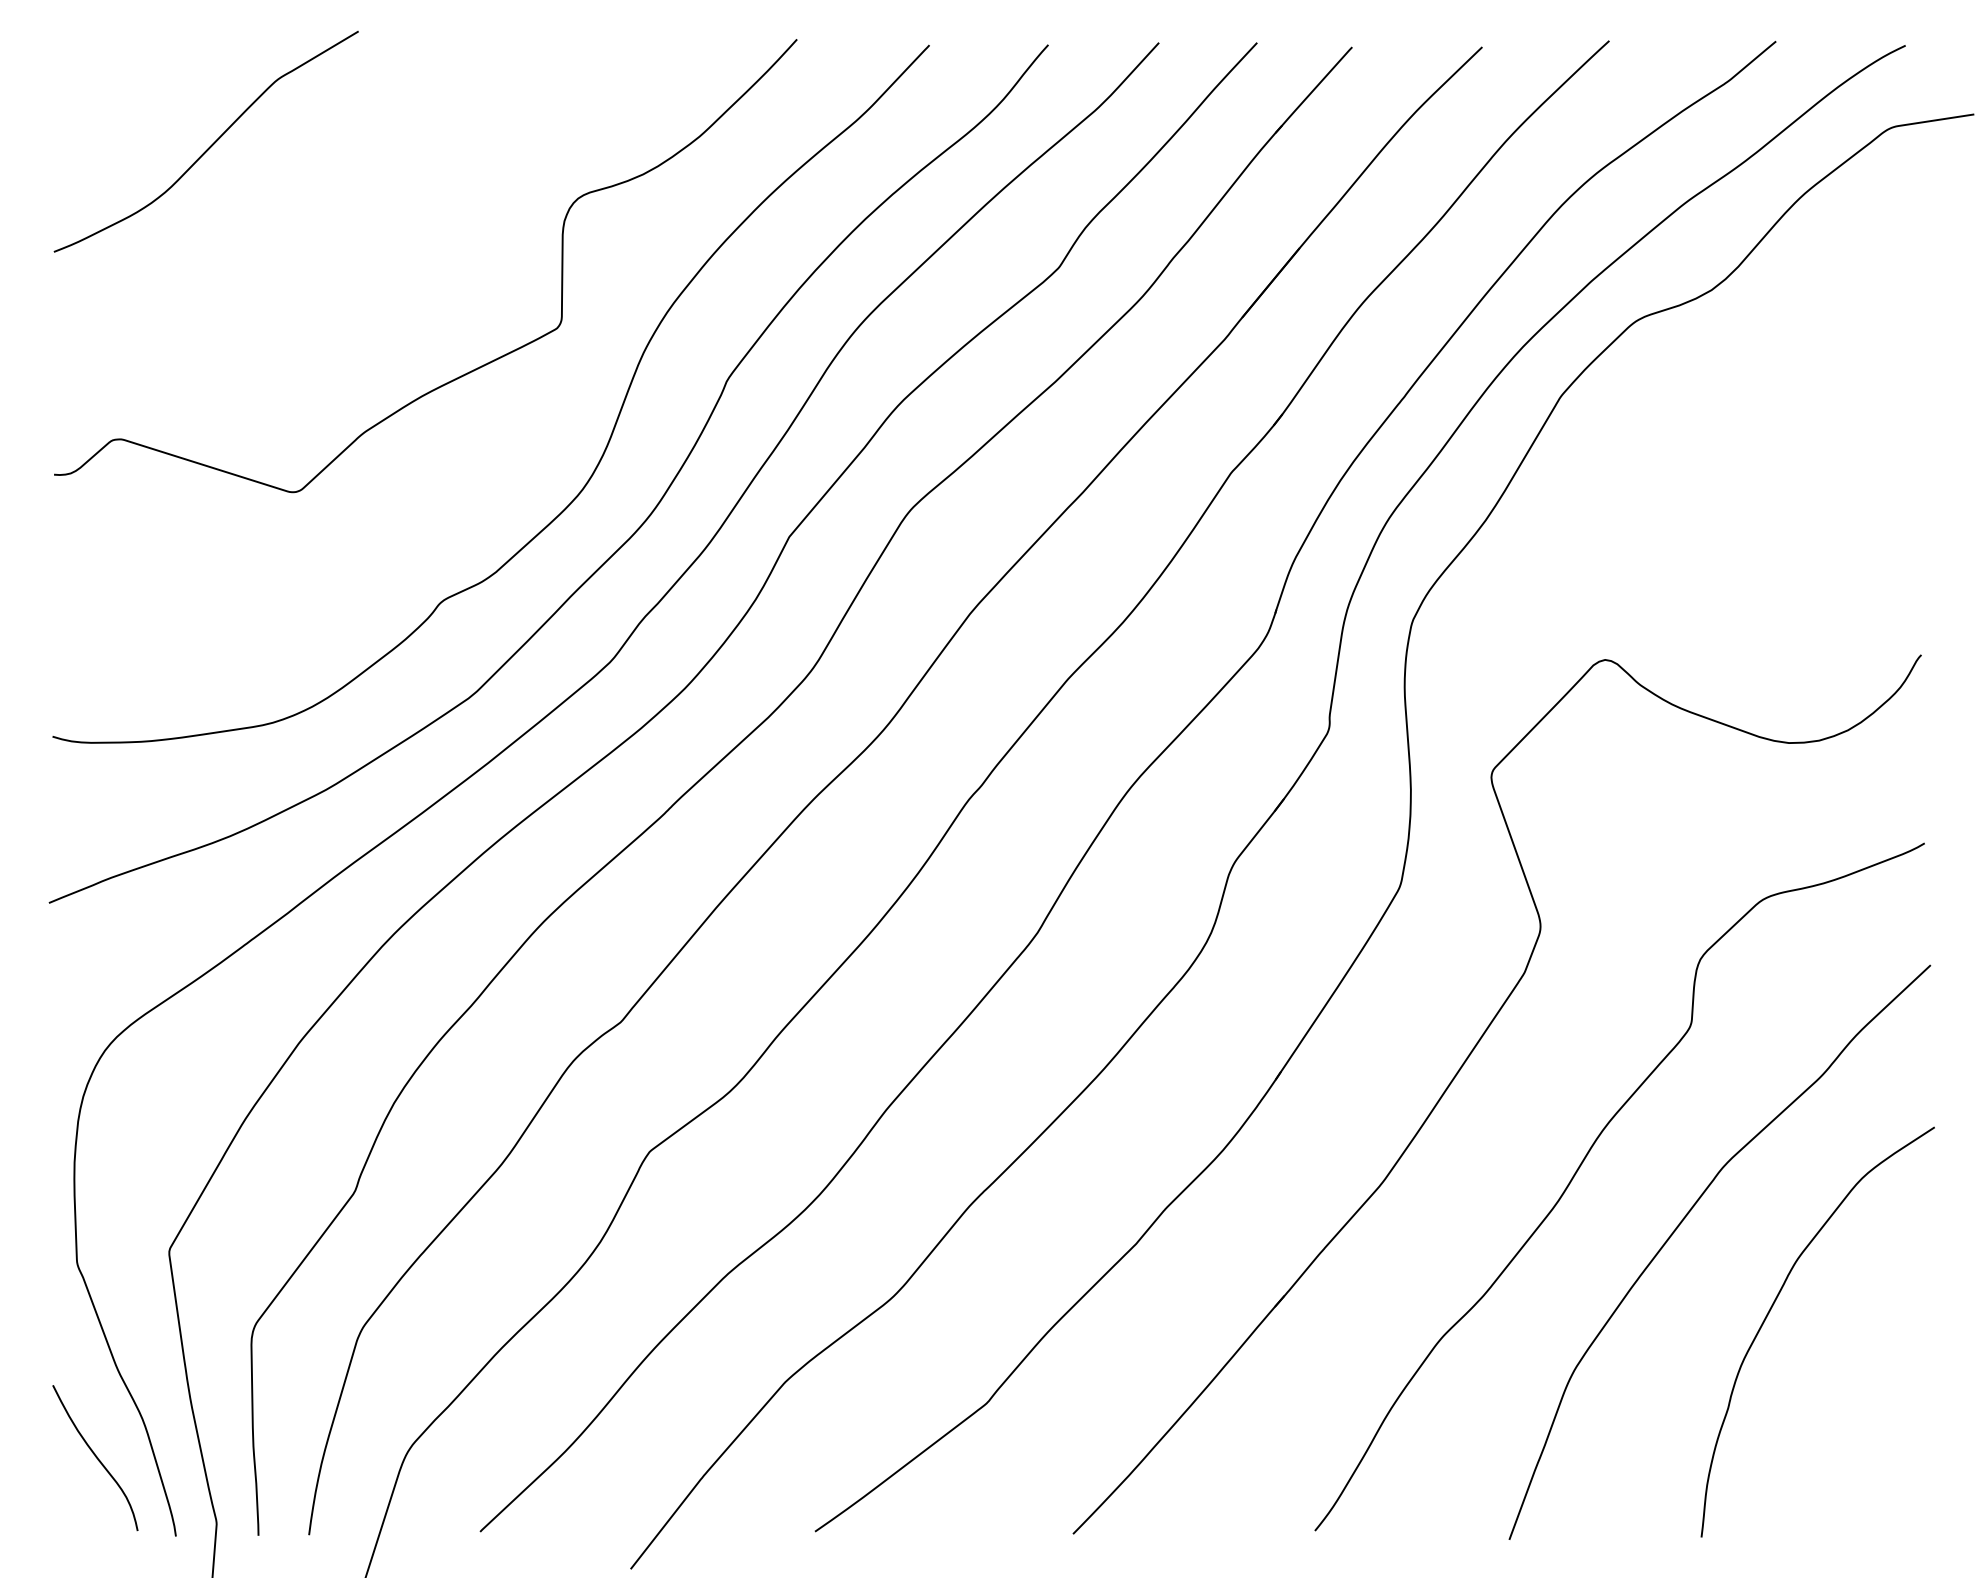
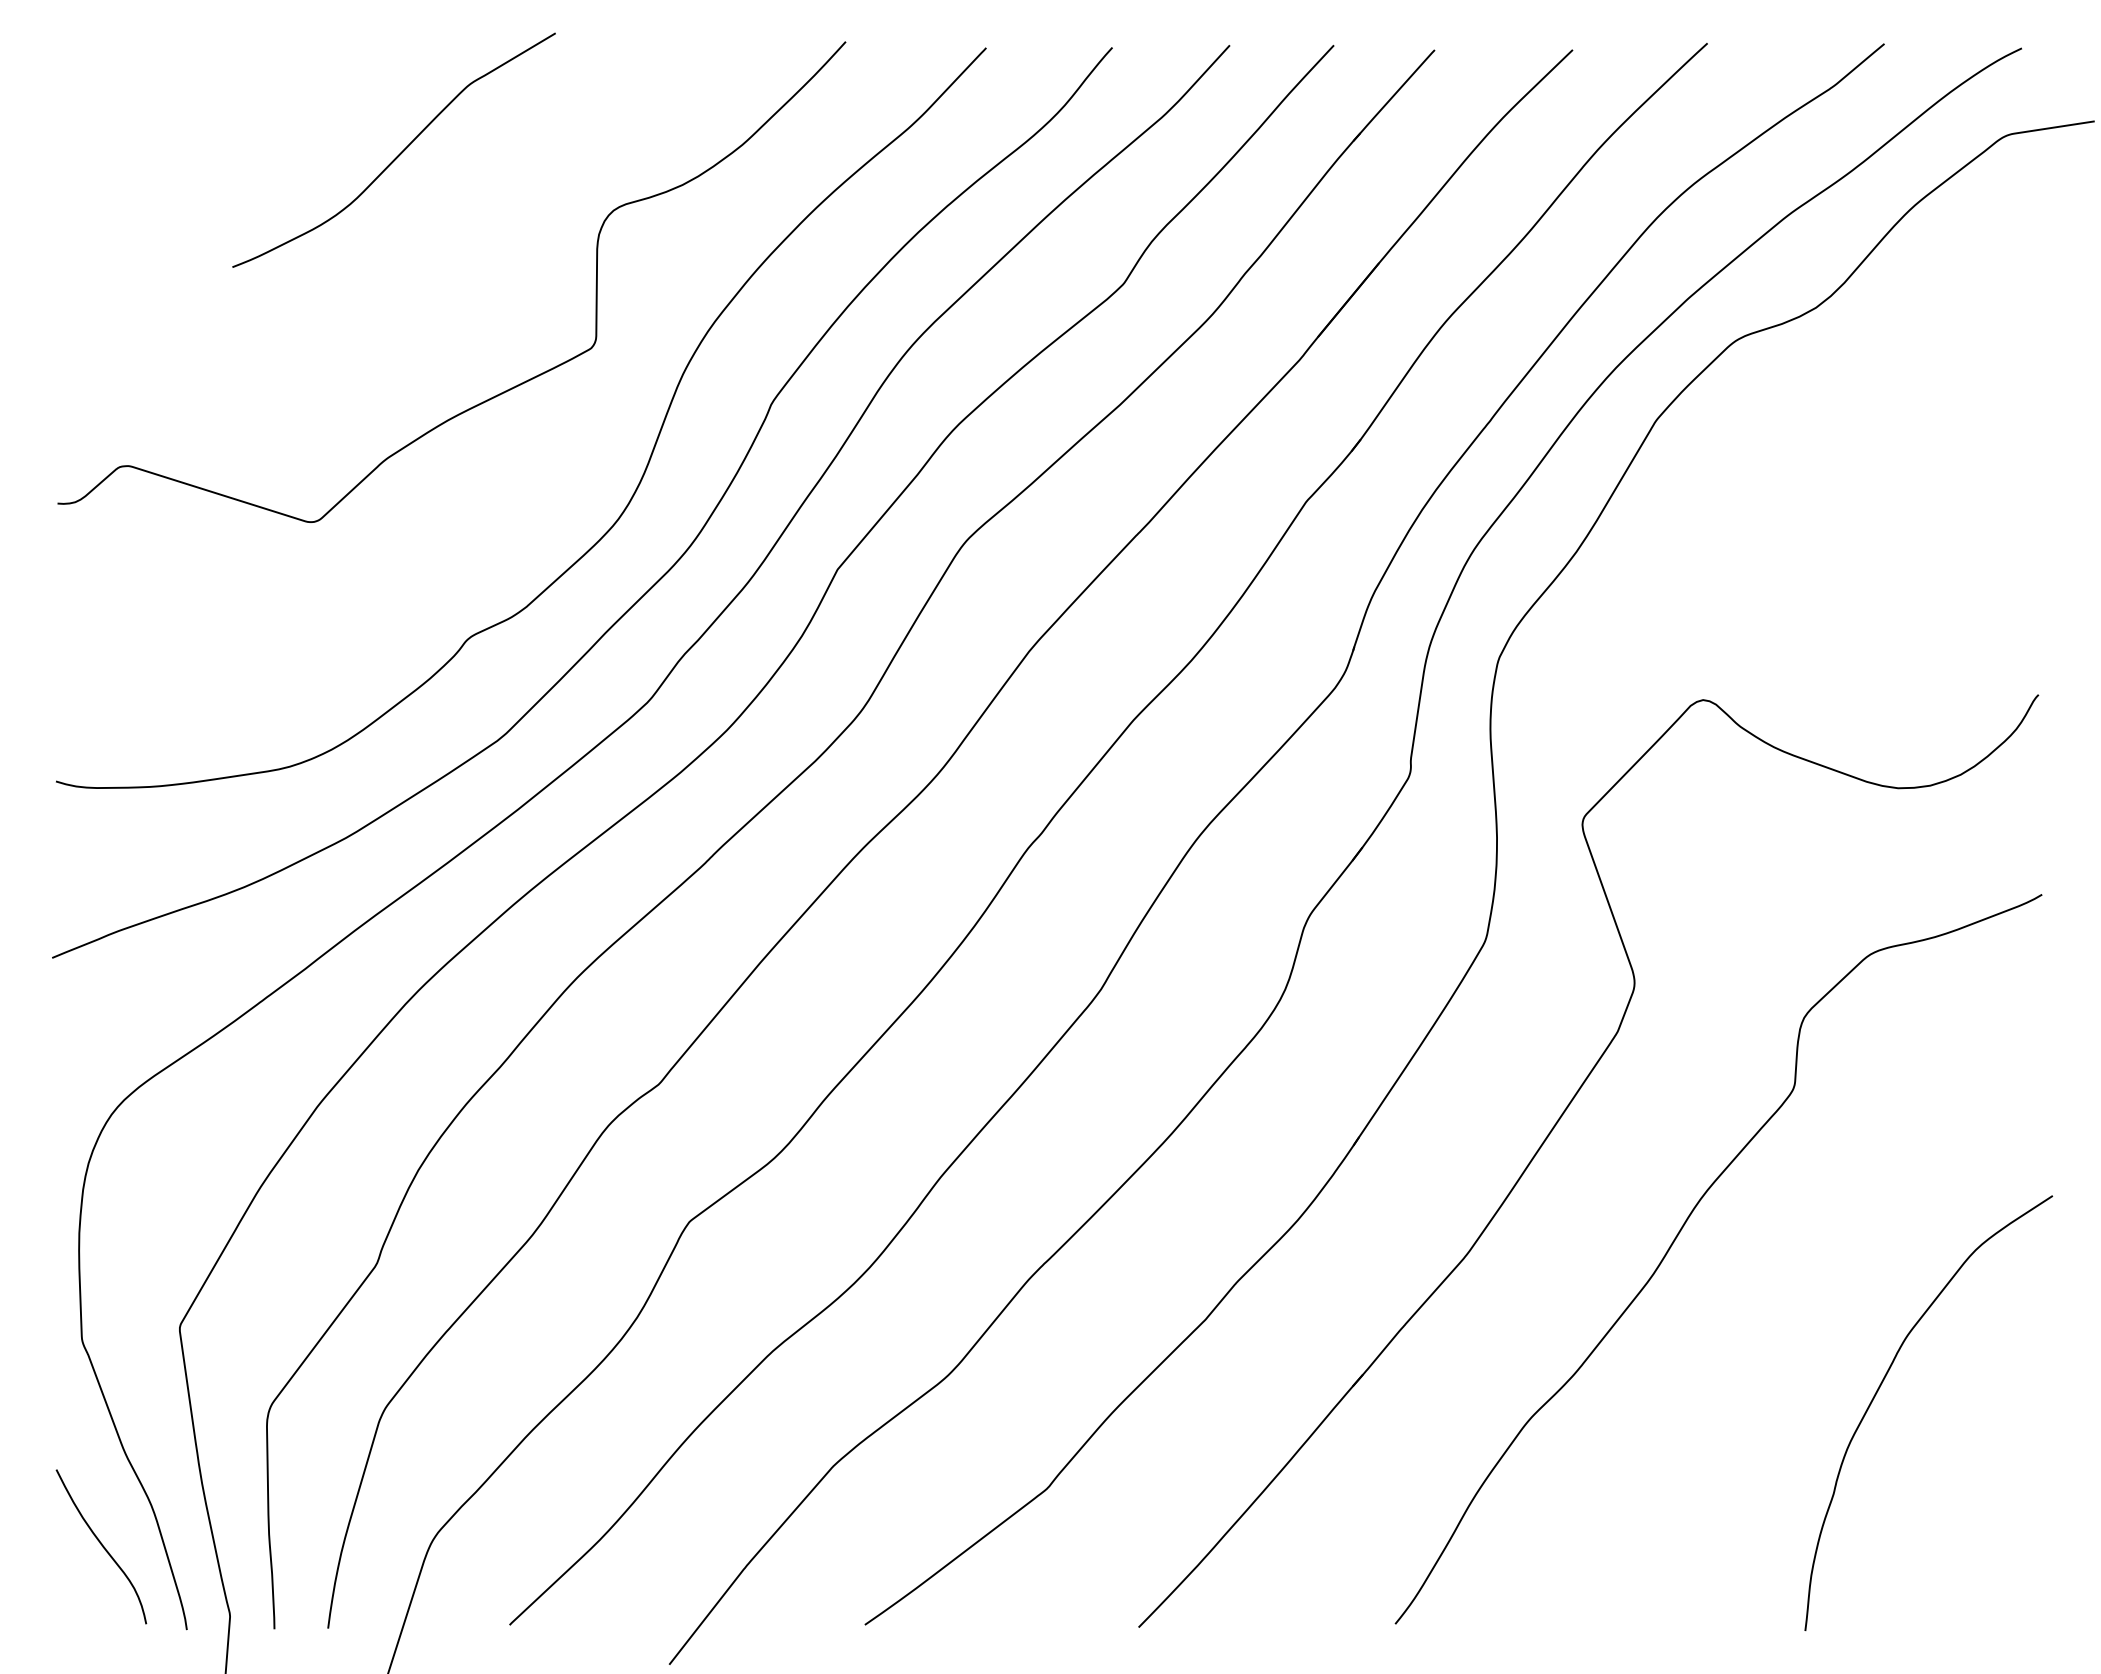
curve: (210, 145) -> (398, 154), moved
curve: (1682, 1222) -> (1785, 1296), removed

